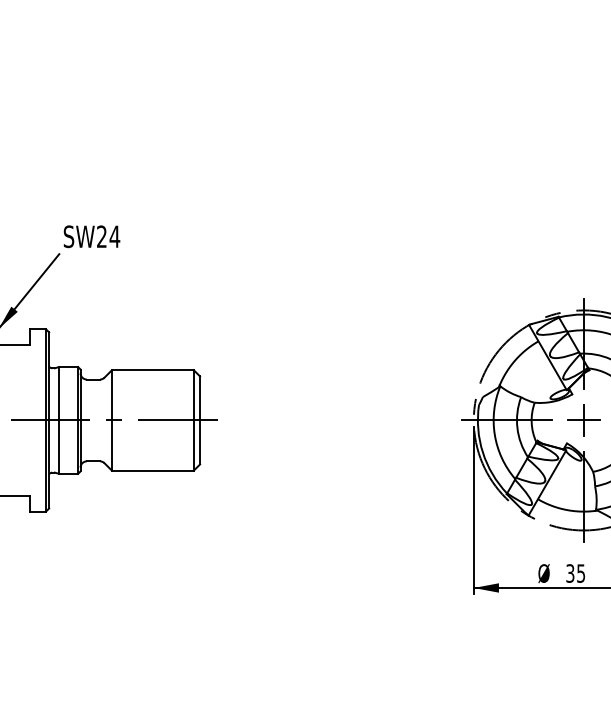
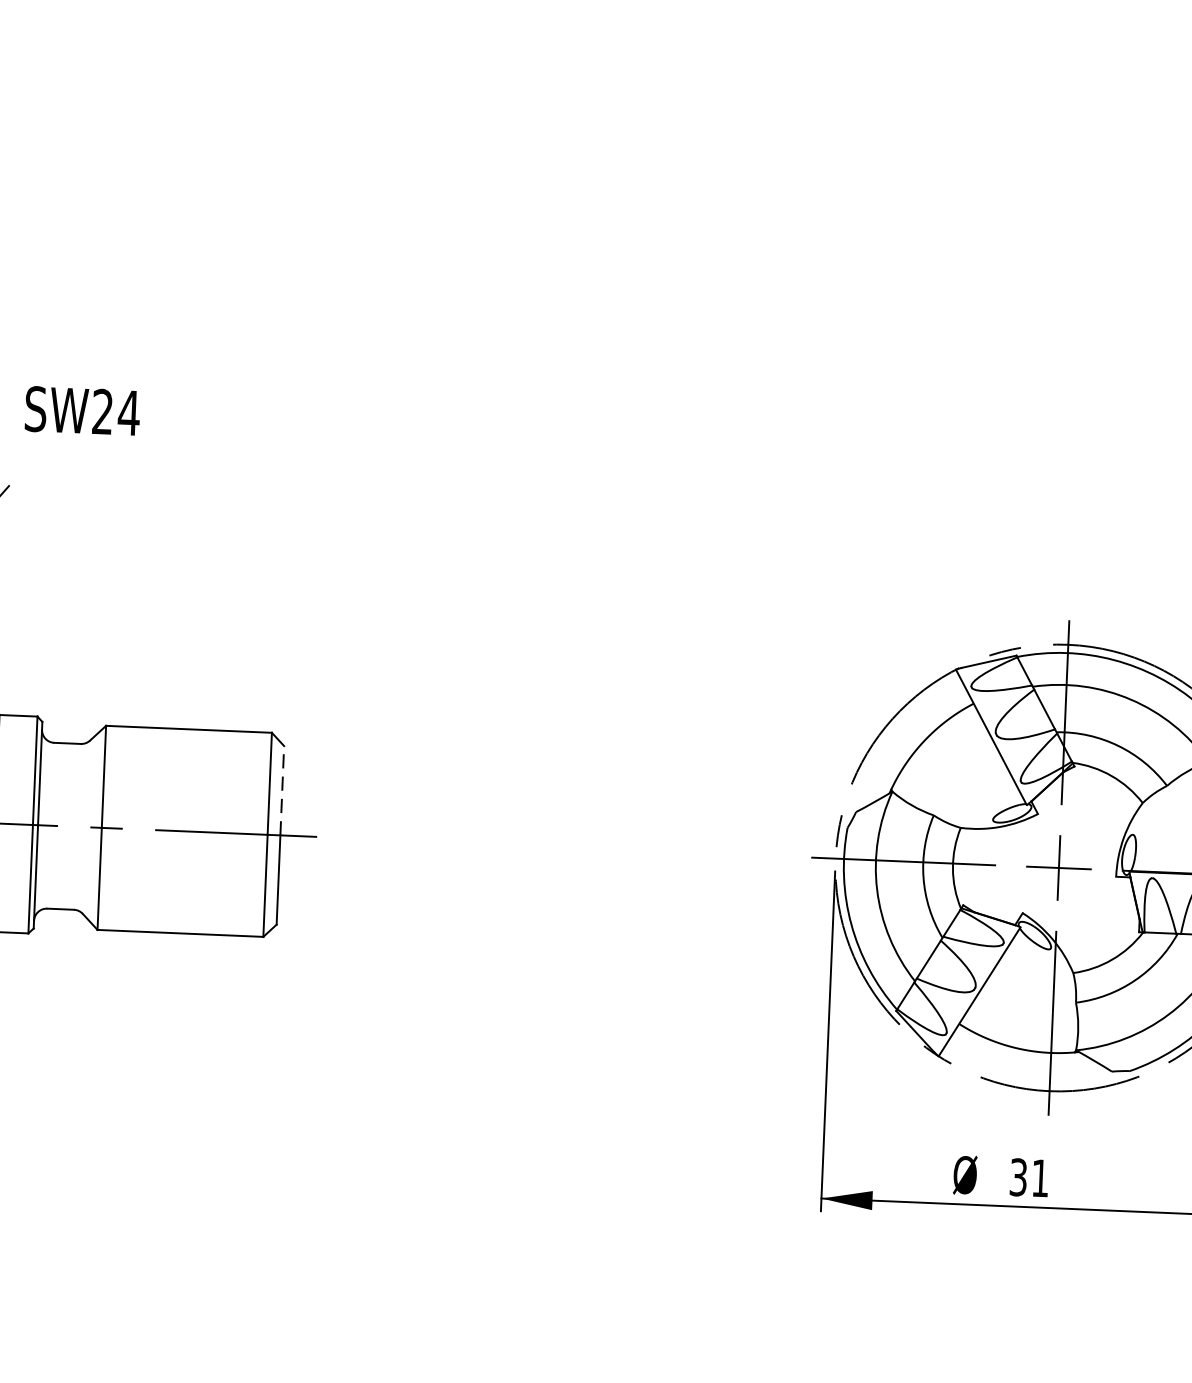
text: (91, 236) -> (81, 410), moved
line: (200, 397) -> (283, 788), solid -> dashed
text: (580, 573) -> (1039, 1178), 35 -> 31

